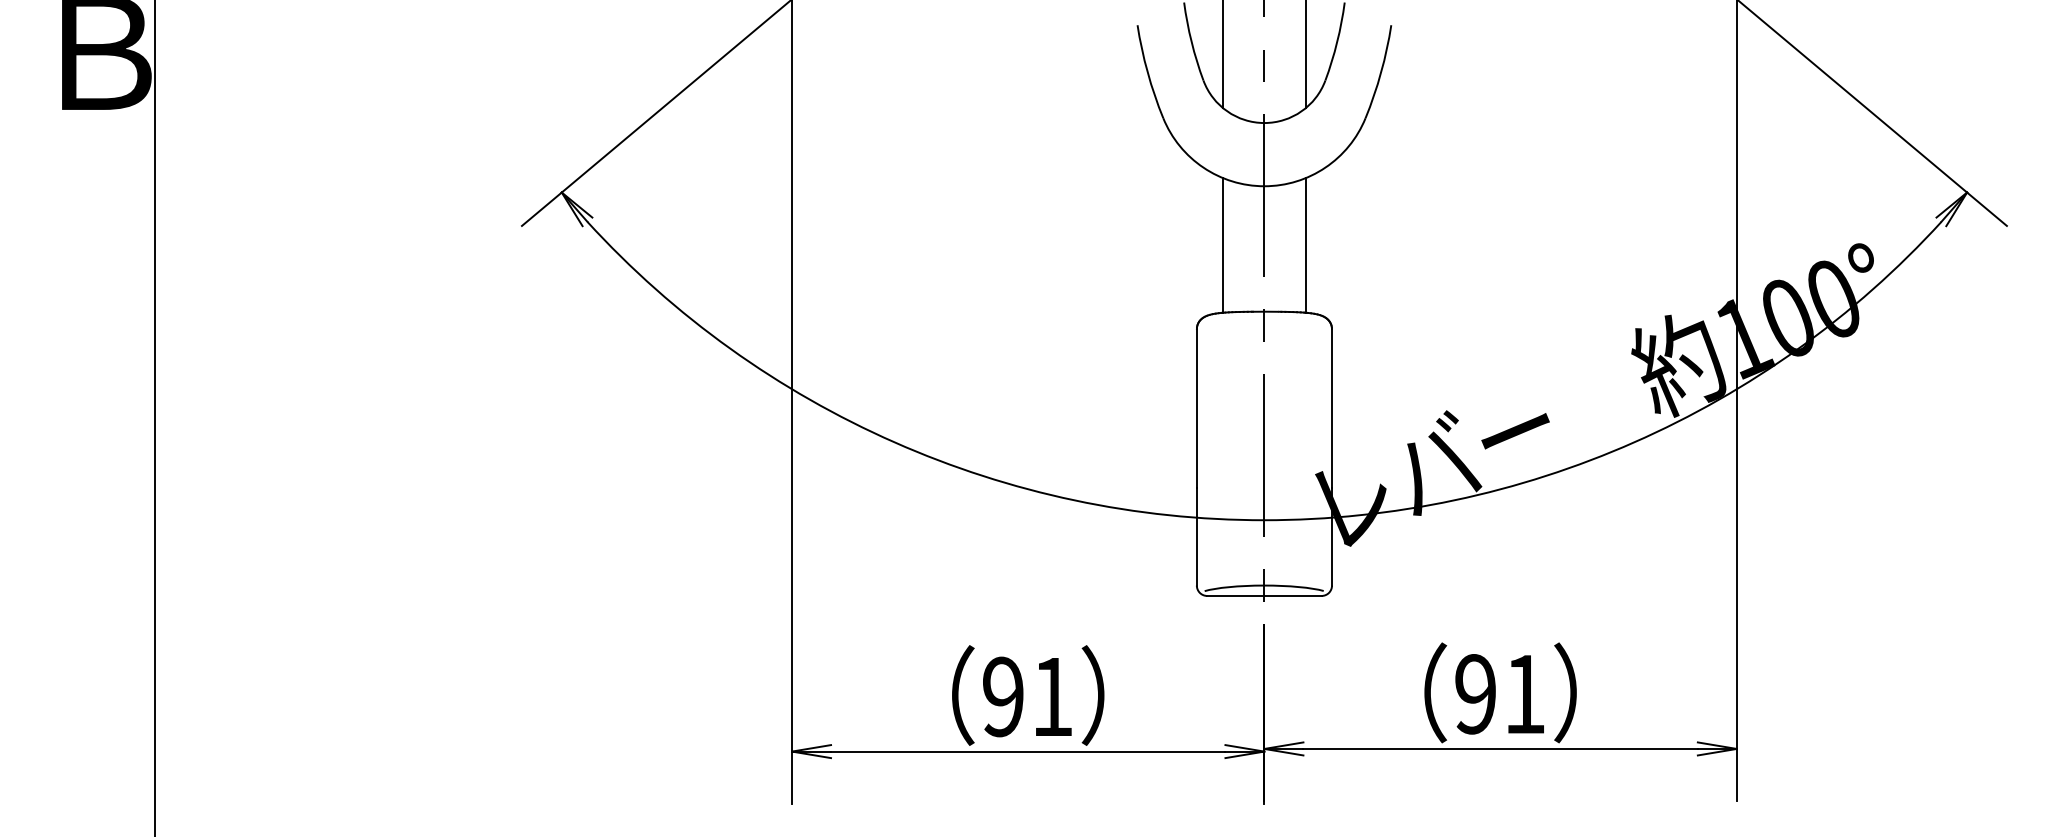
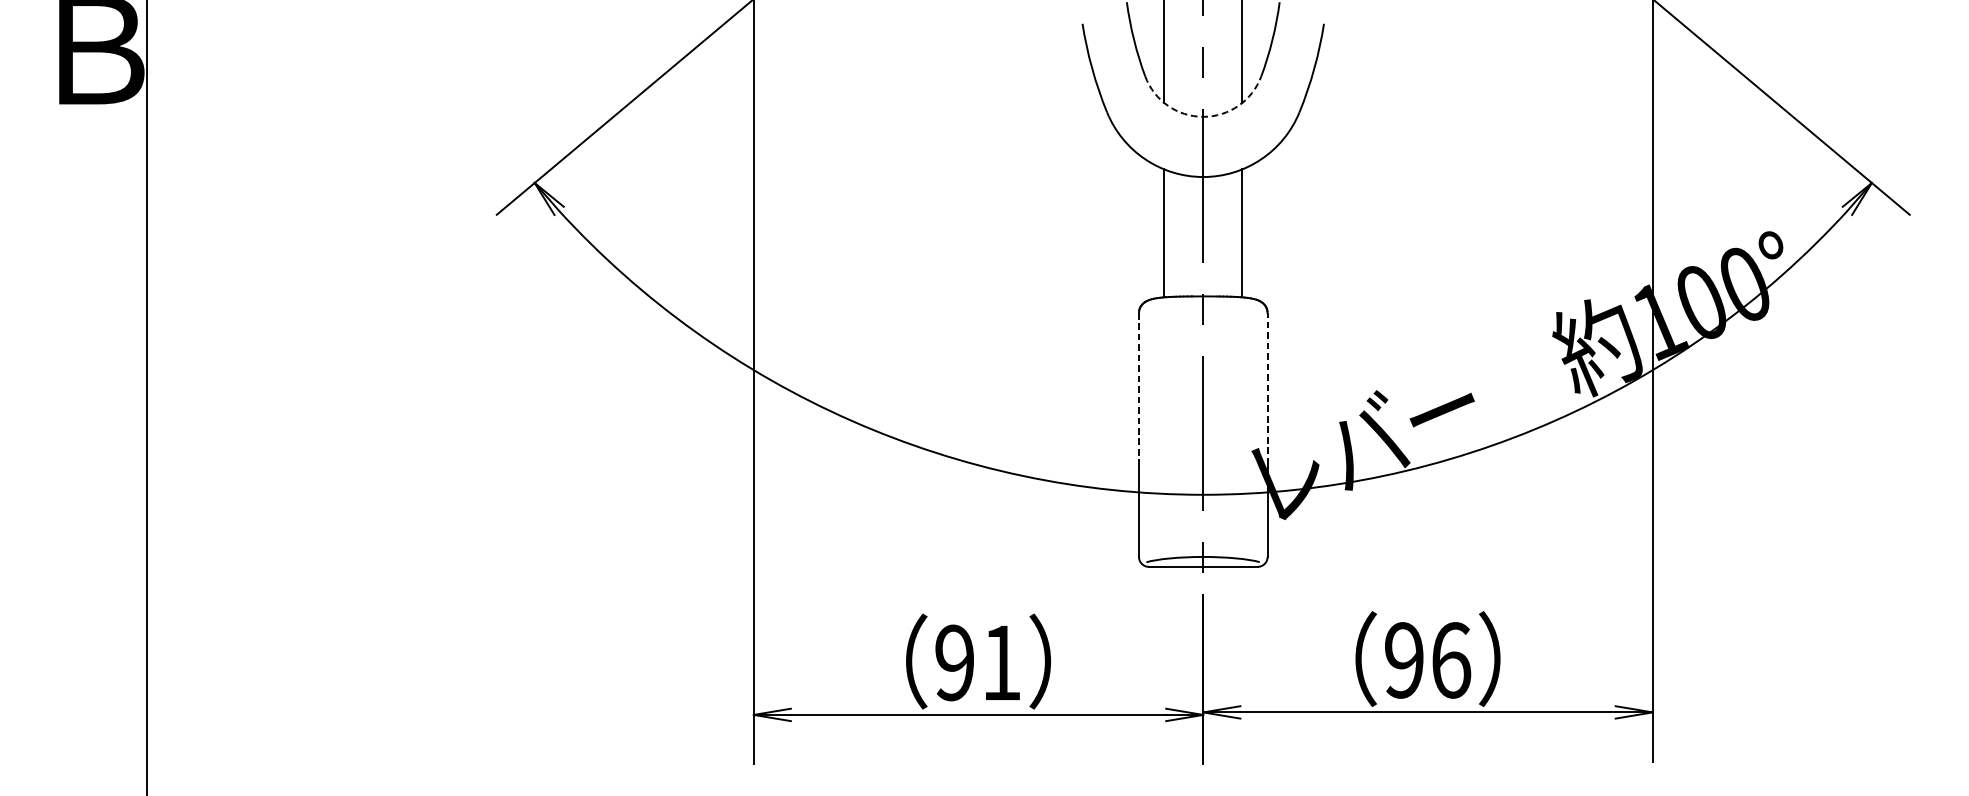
arc: (1264, 123) -> (1203, 117), solid -> dashed
line: (1196, 408) -> (1138, 388), solid -> dashed
line: (1332, 408) -> (1268, 388), solid -> dashed
text: (1525, 694) -> (1451, 660), 91 -> 96

